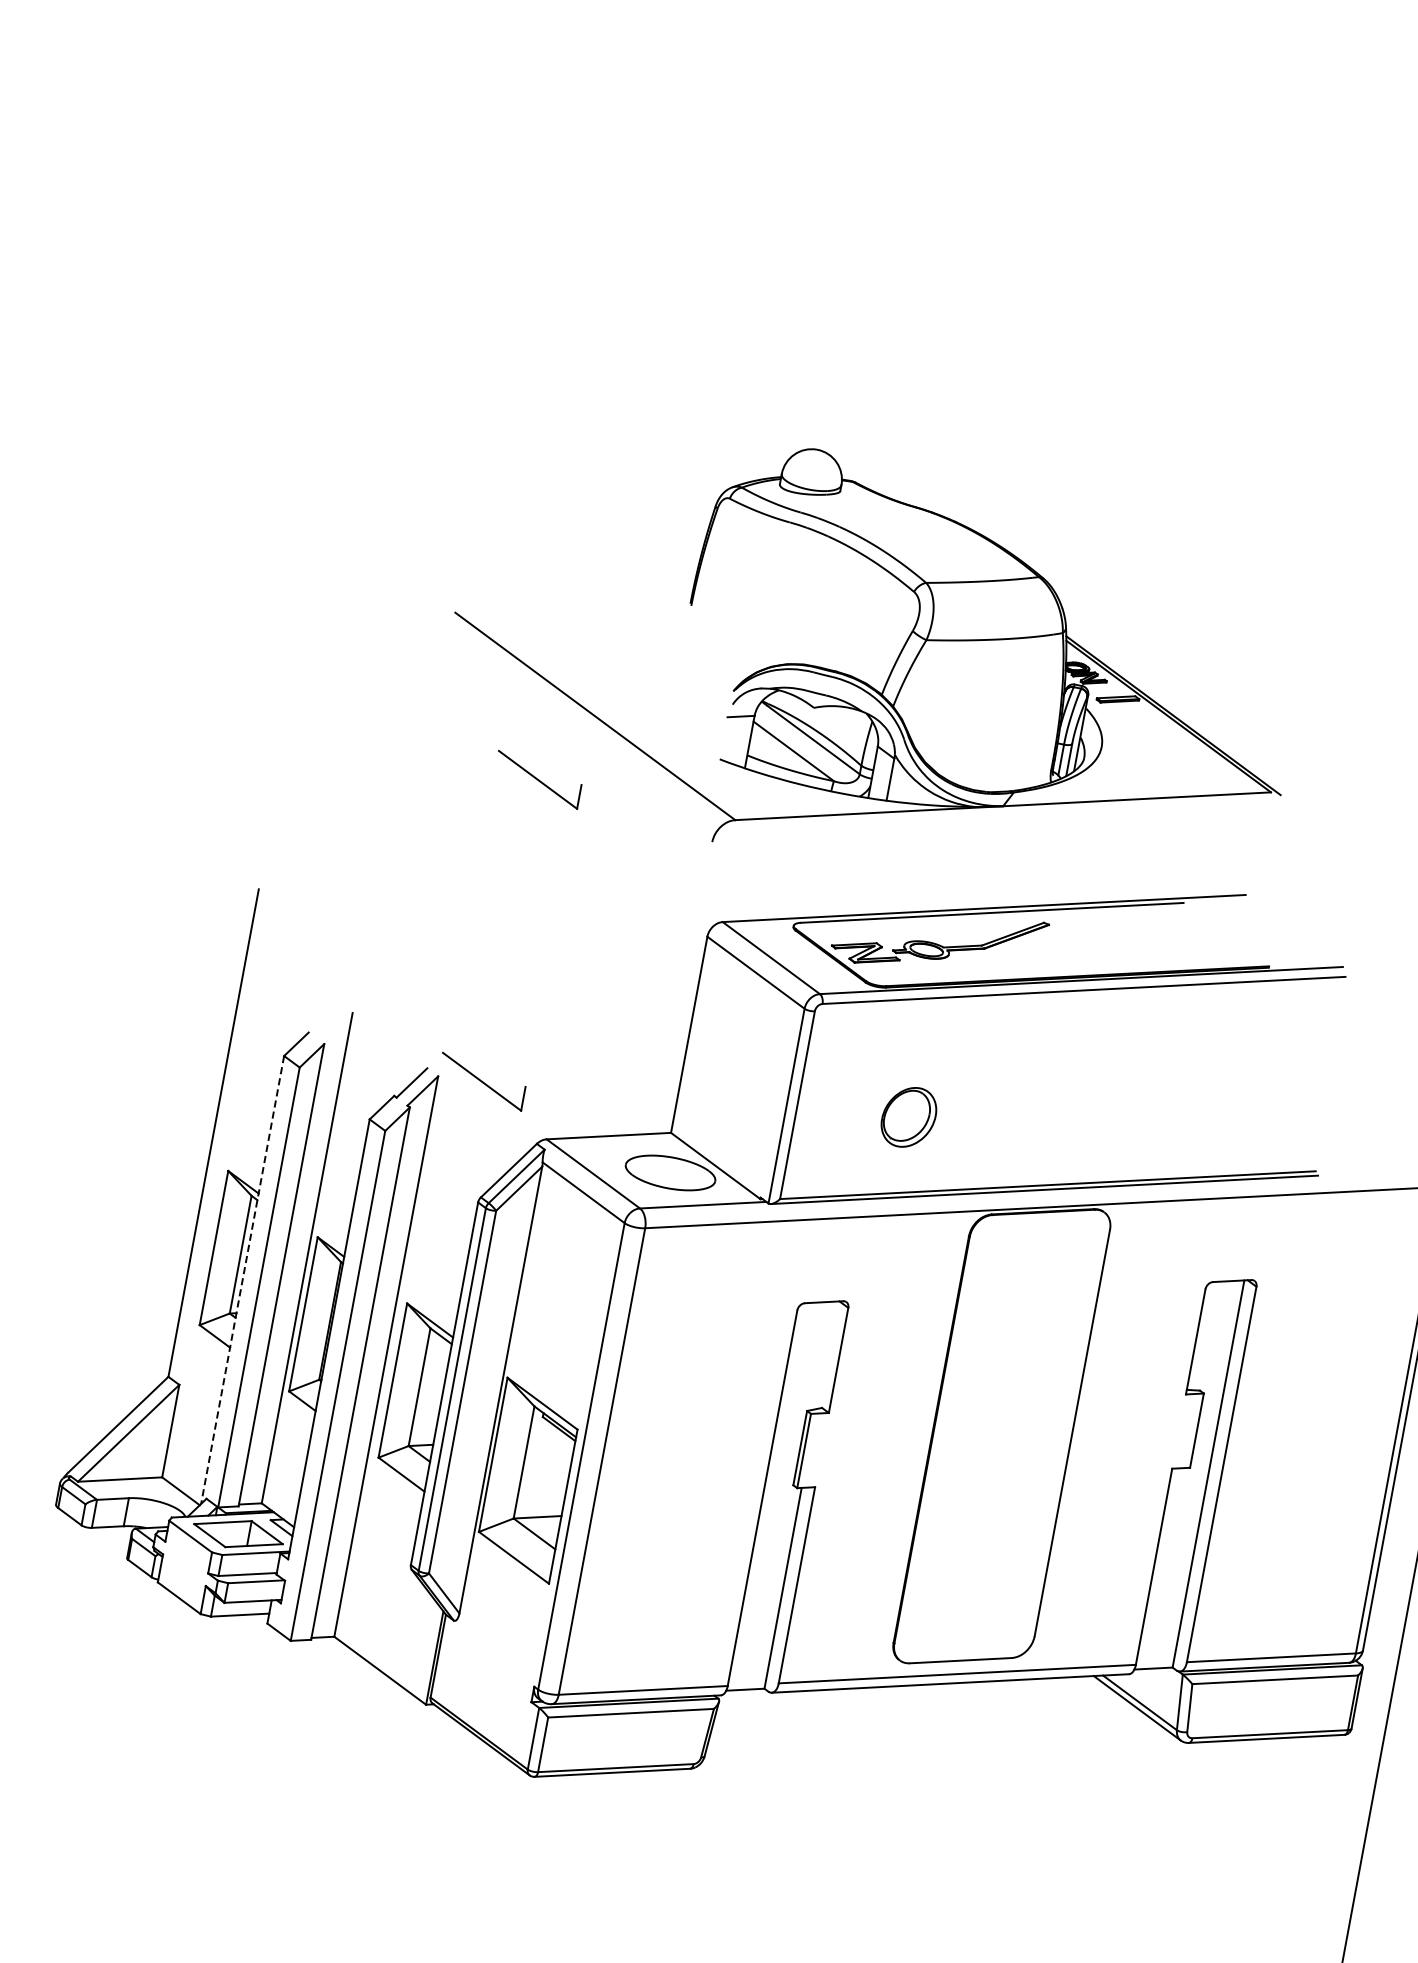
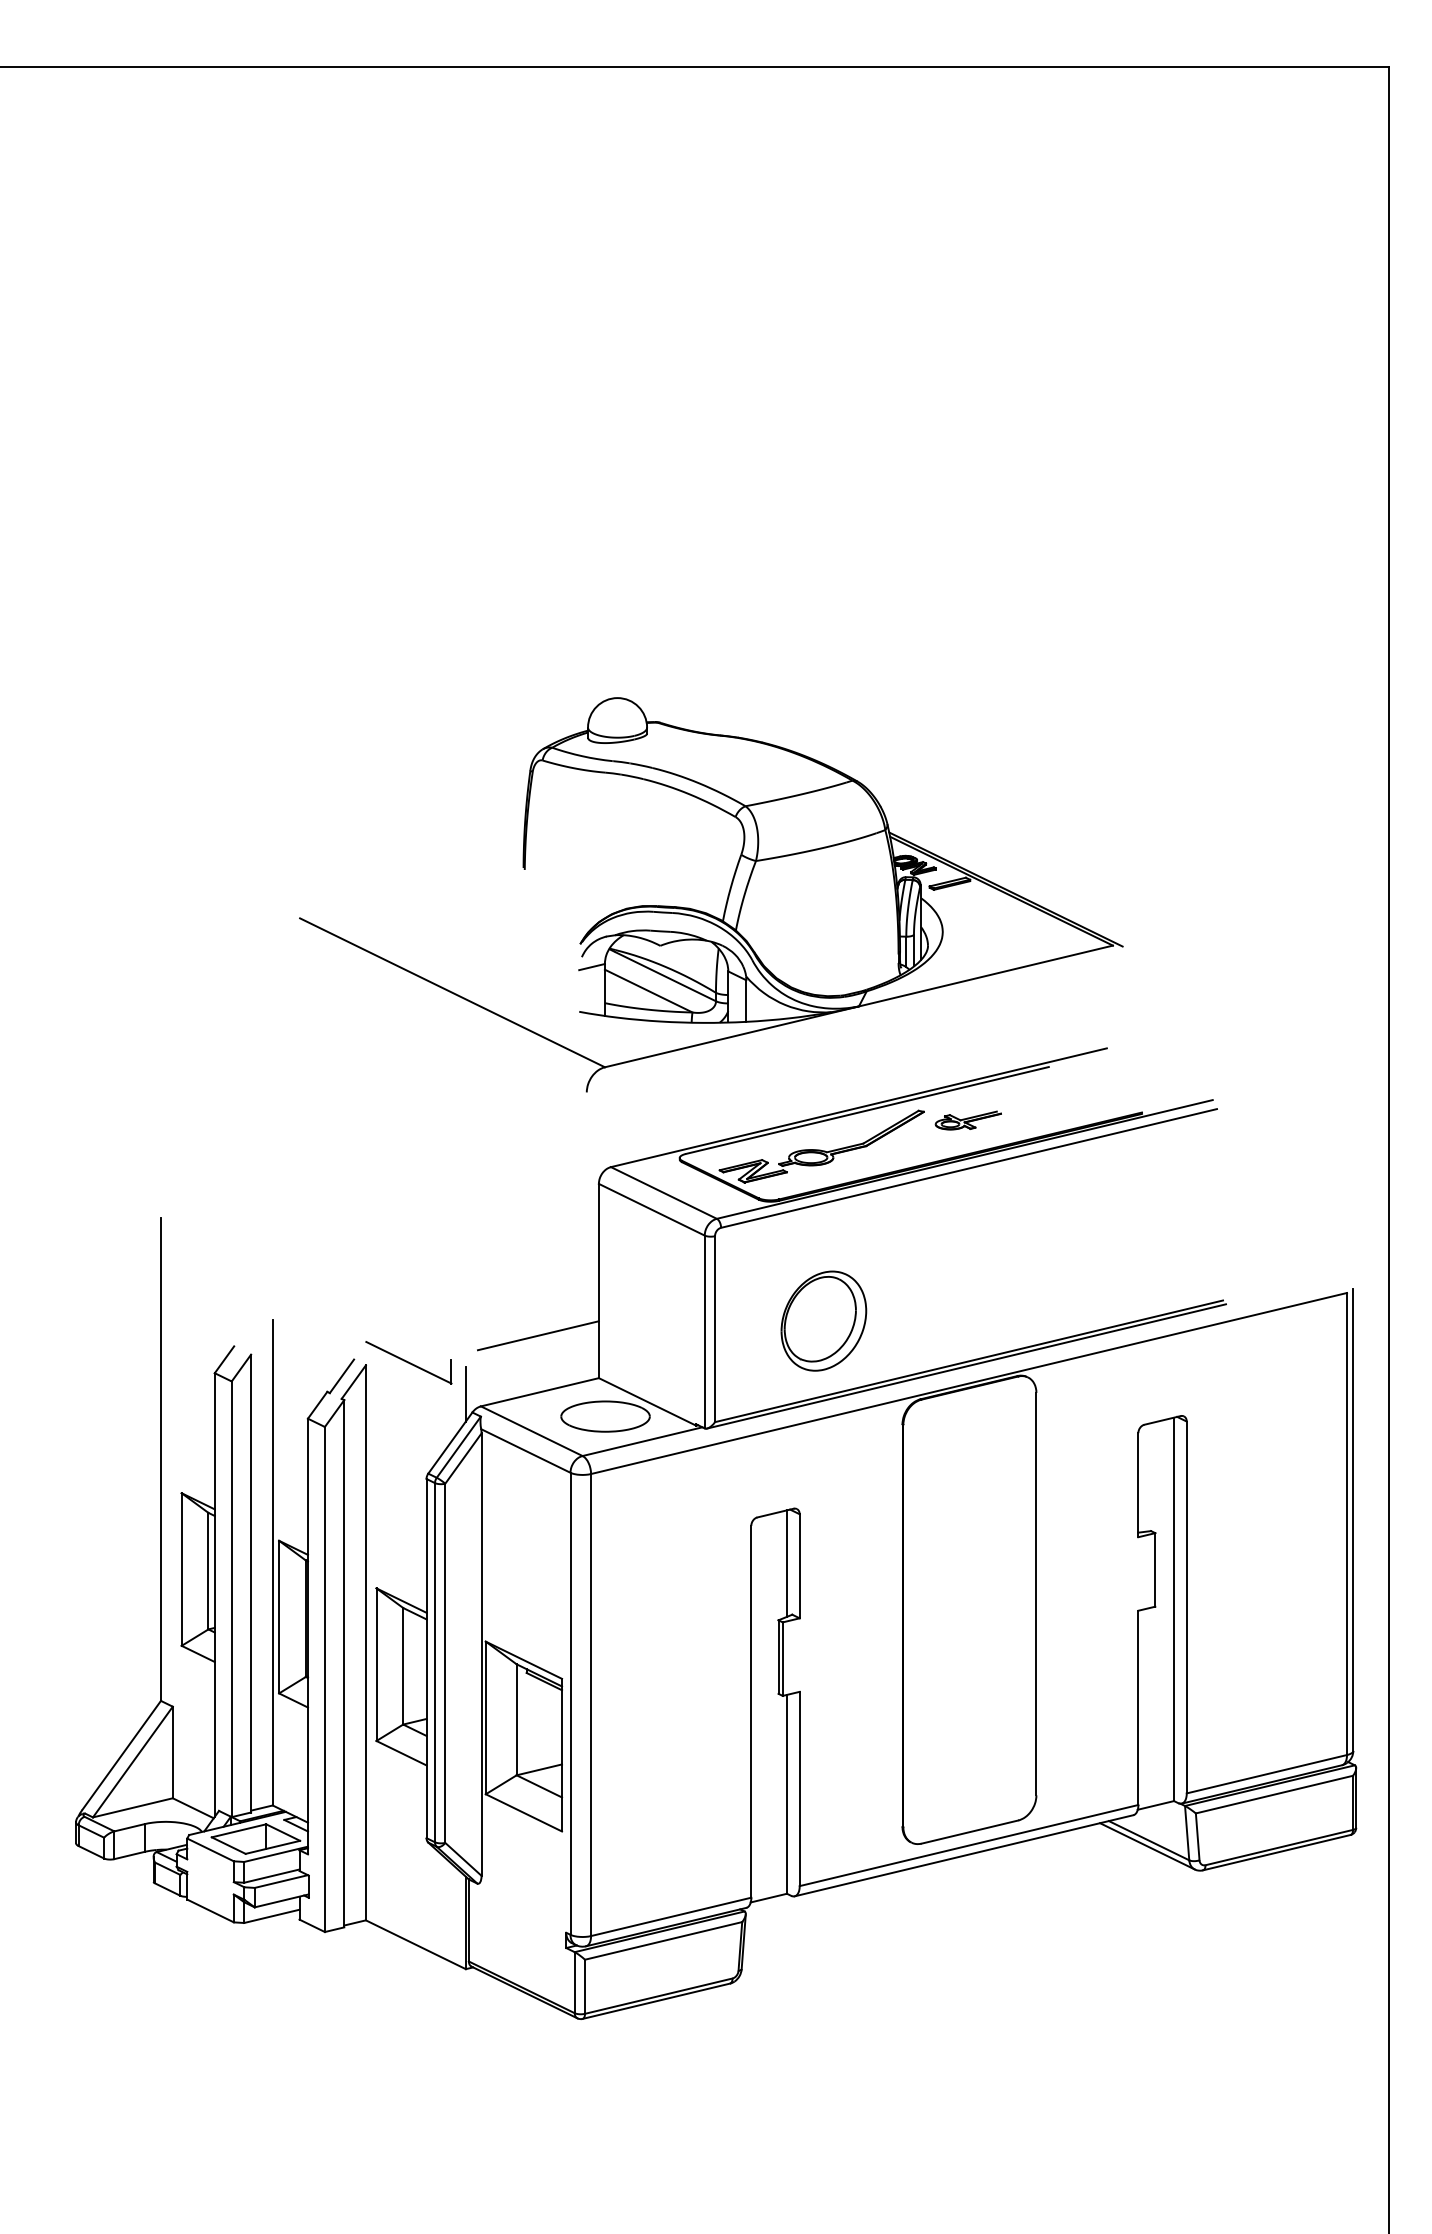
part: (537, 779) -> (408, 1063), removed
part: (1091, 941) -> (967, 1120), added
line: (617, 1078) -> (537, 1335), added
part: (908, 1116) -> (823, 1320), size x1.67
line: (533, 1124) -> (465, 1394), added
line: (242, 1280) -> (214, 1595), dashed -> solid
line: (826, 1355) -> (787, 1563), added

